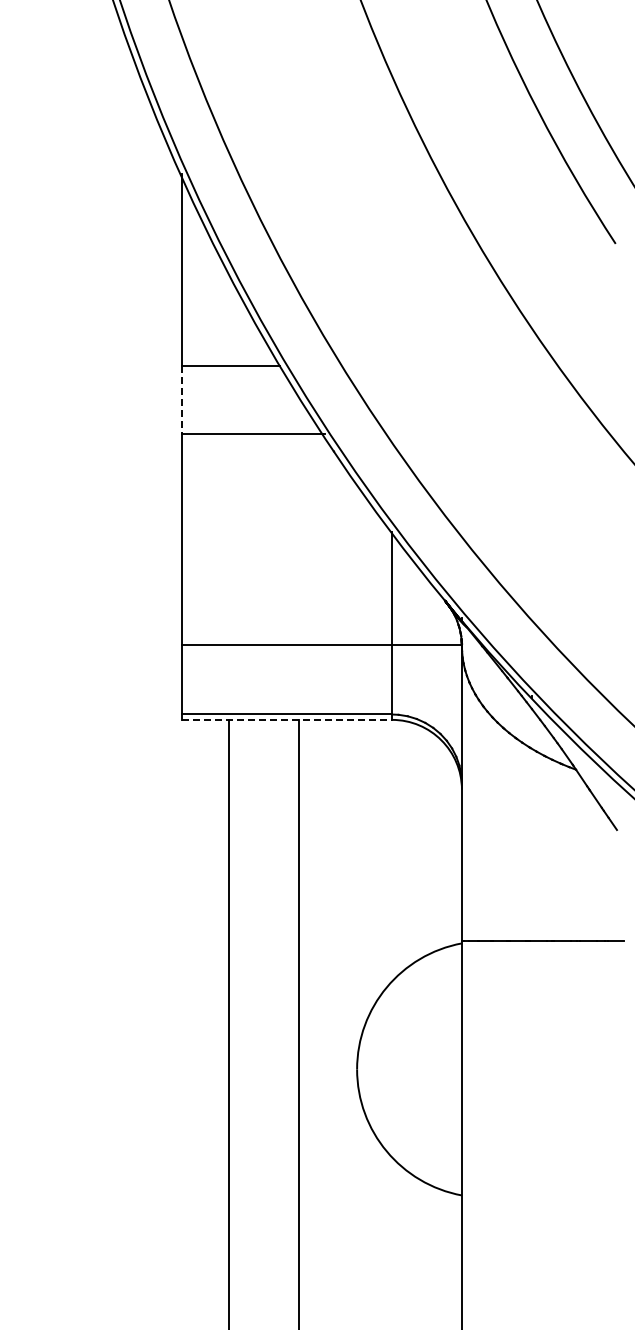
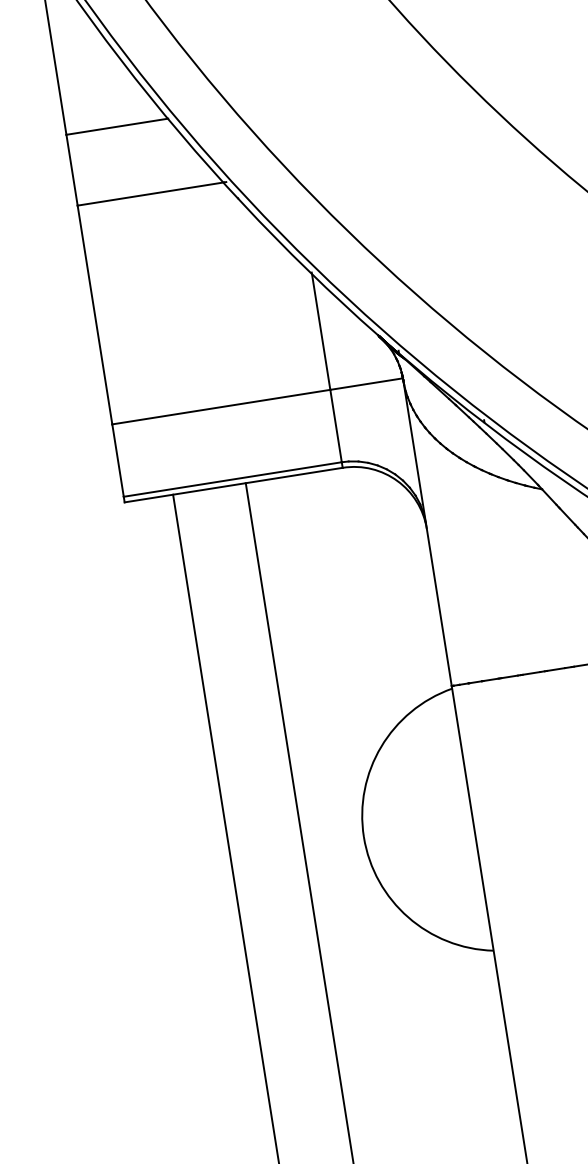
line: (182, 400) -> (72, 170), dashed -> solid
line: (287, 719) -> (233, 484), dashed -> solid

